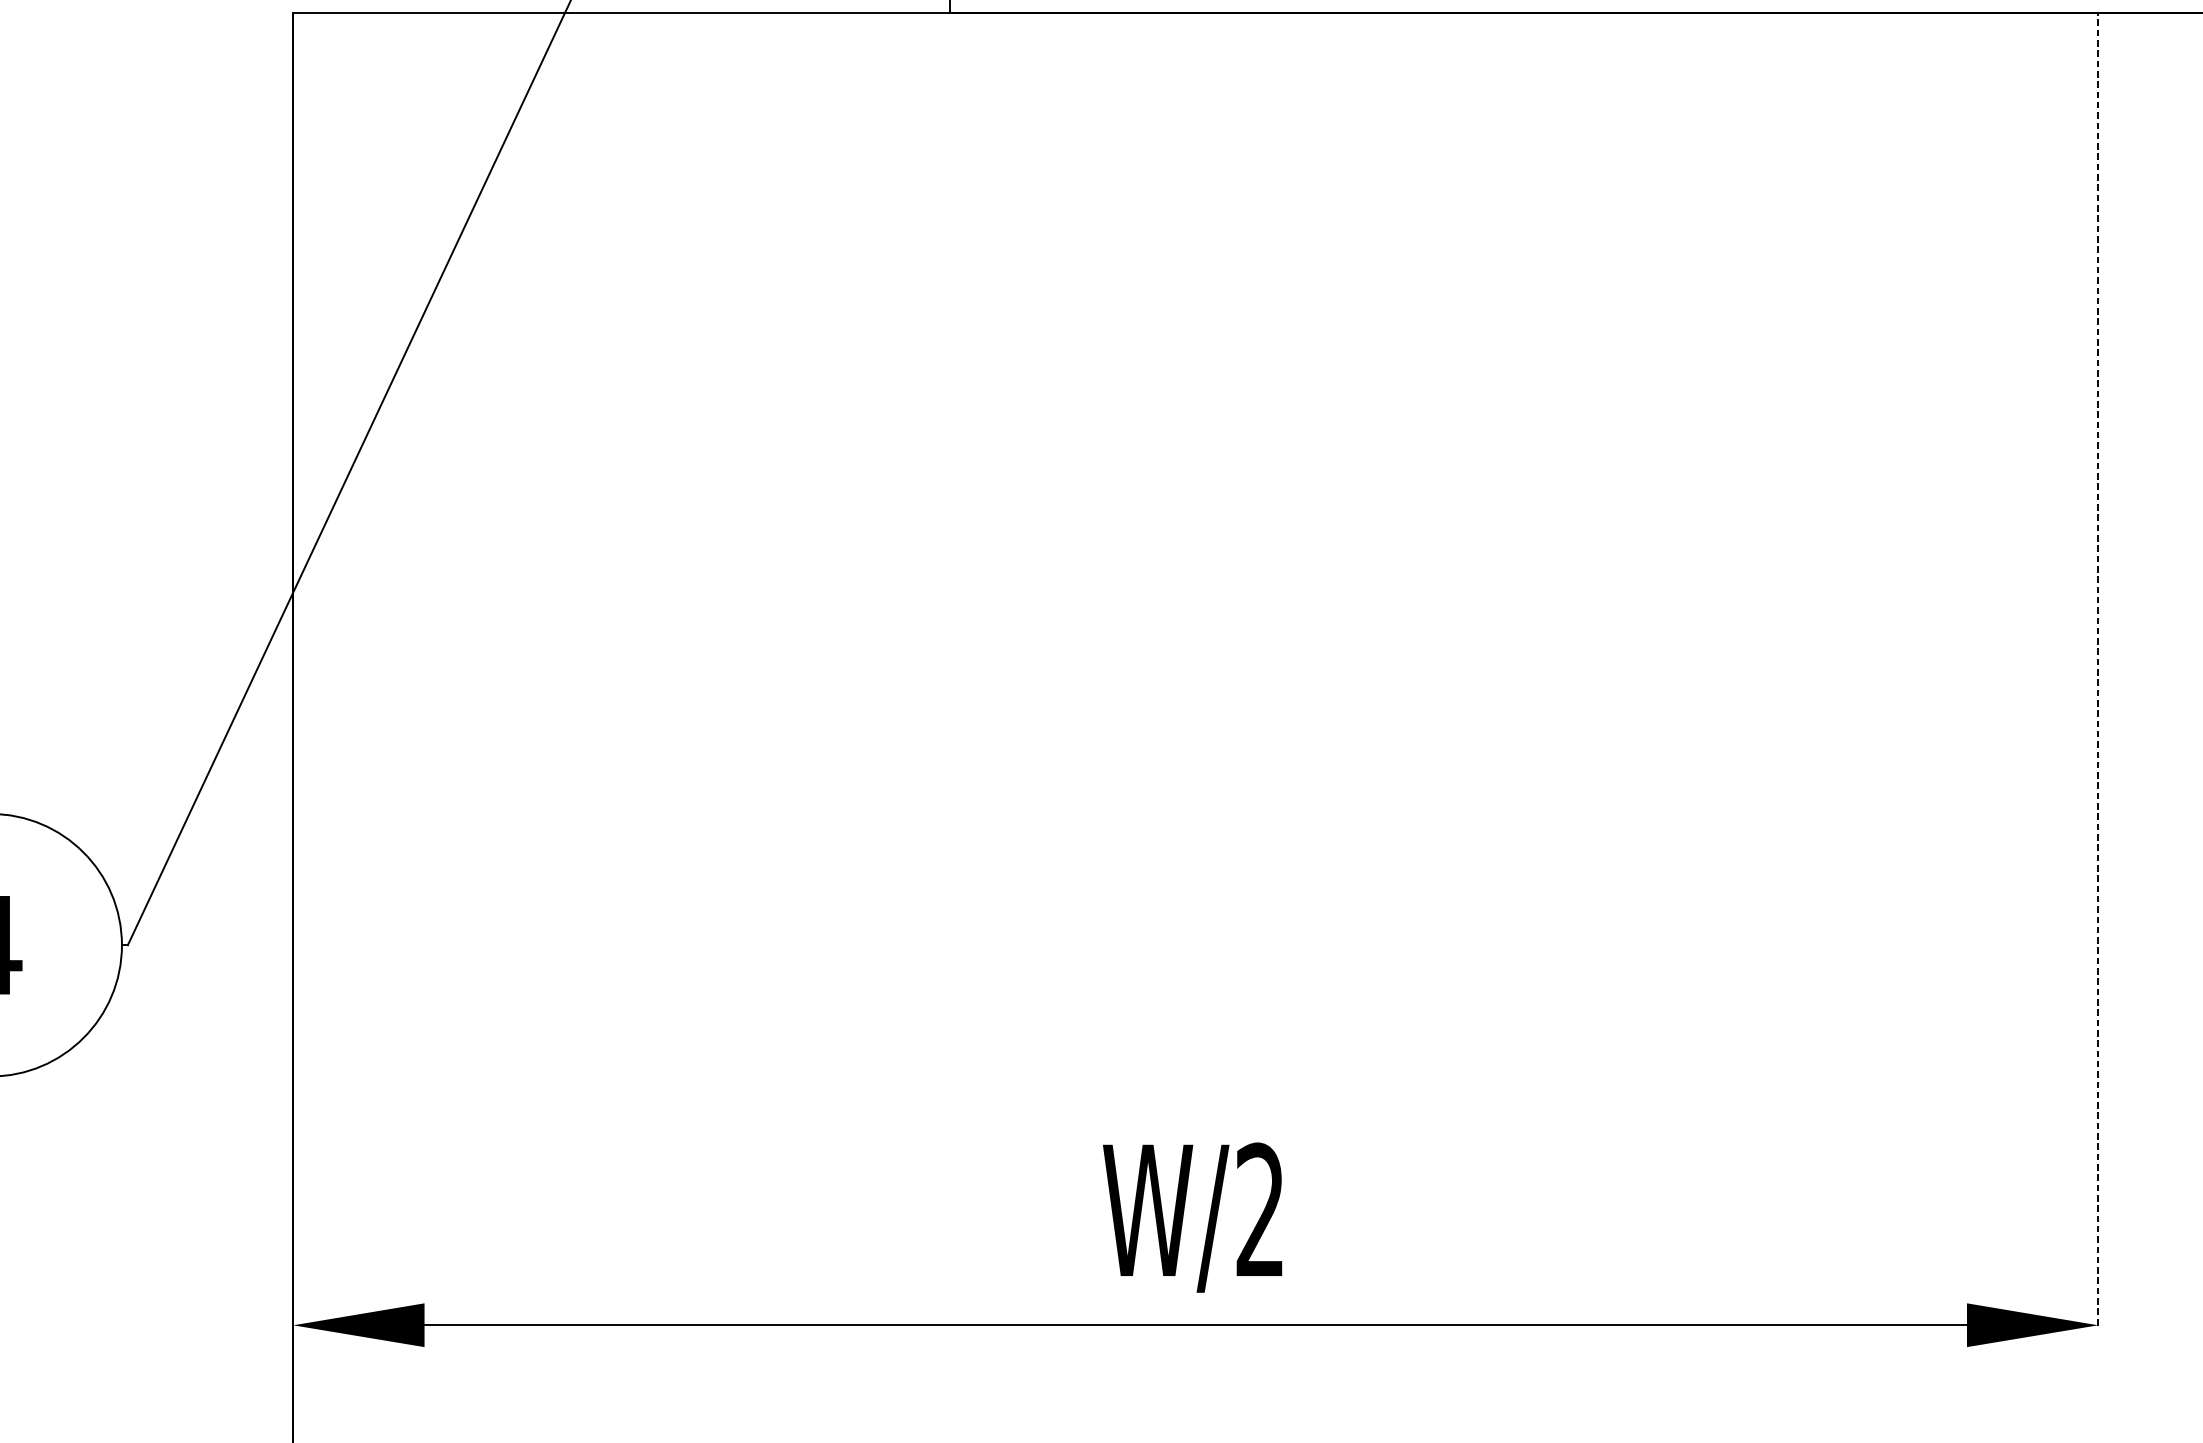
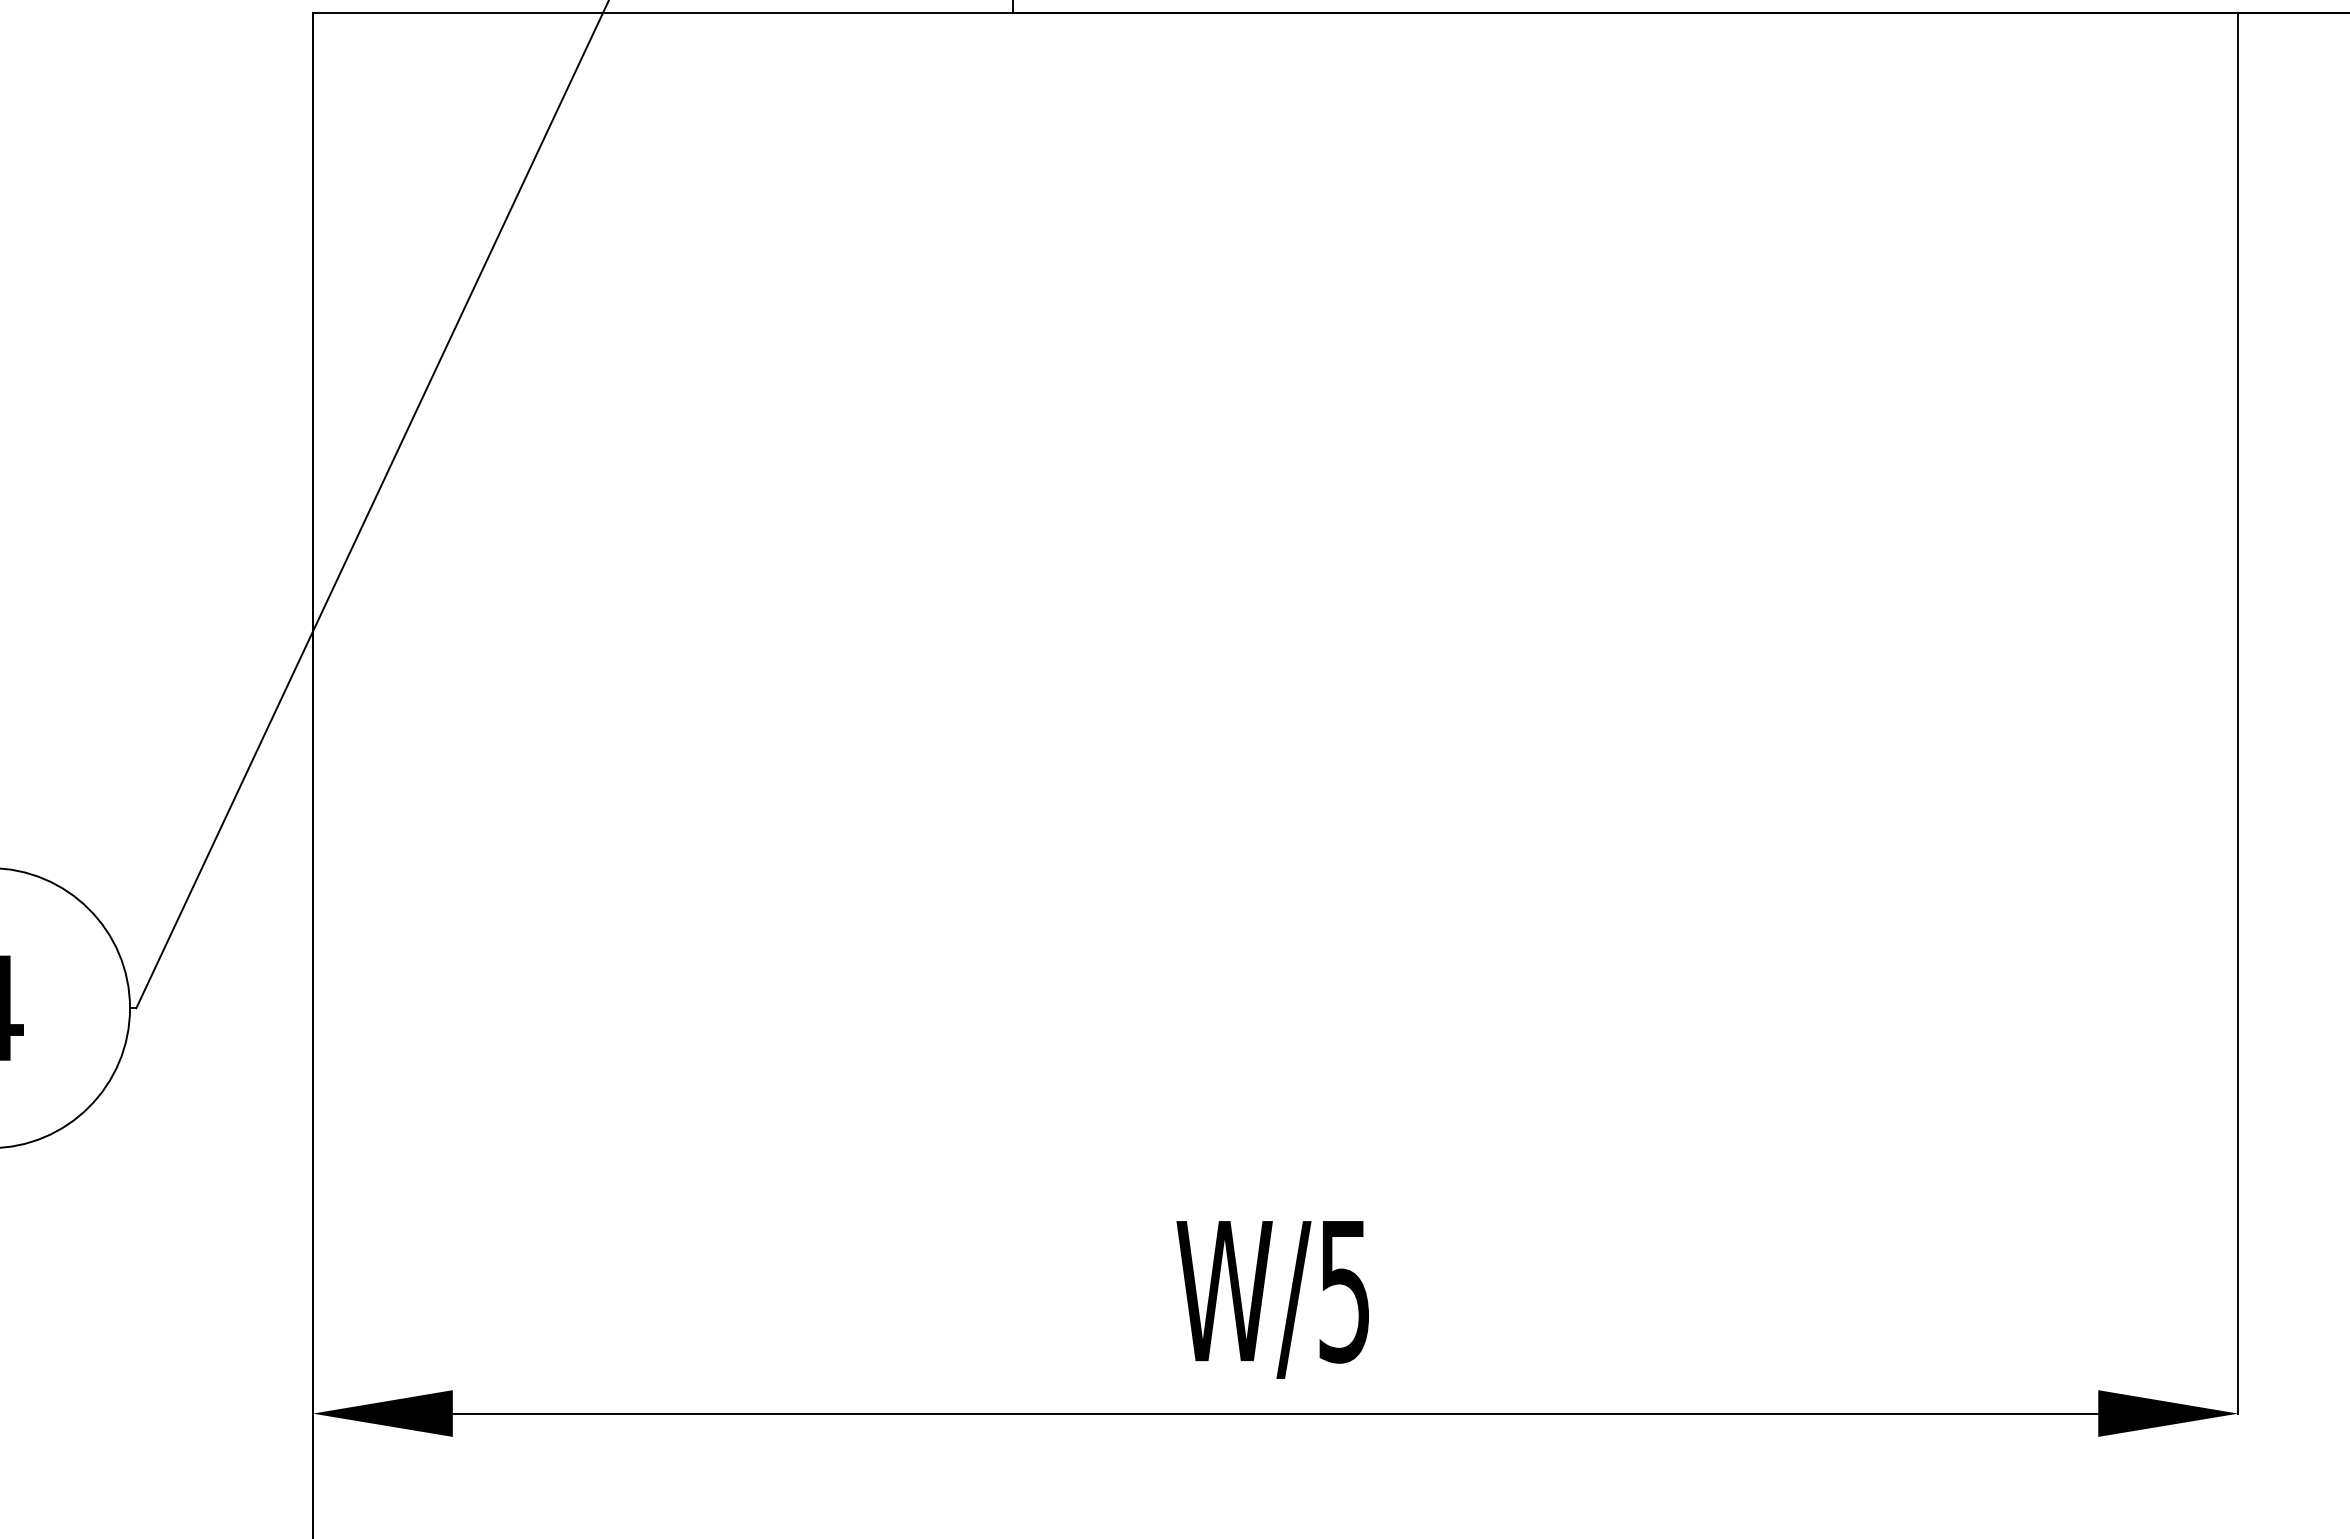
line: (2098, 668) -> (2238, 712), dashed -> solid
text: (1259, 1209) -> (1343, 1290), W/2 -> W/5

